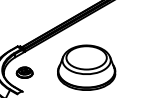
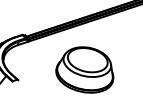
part: (24, 72) -> (24, 61), removed

